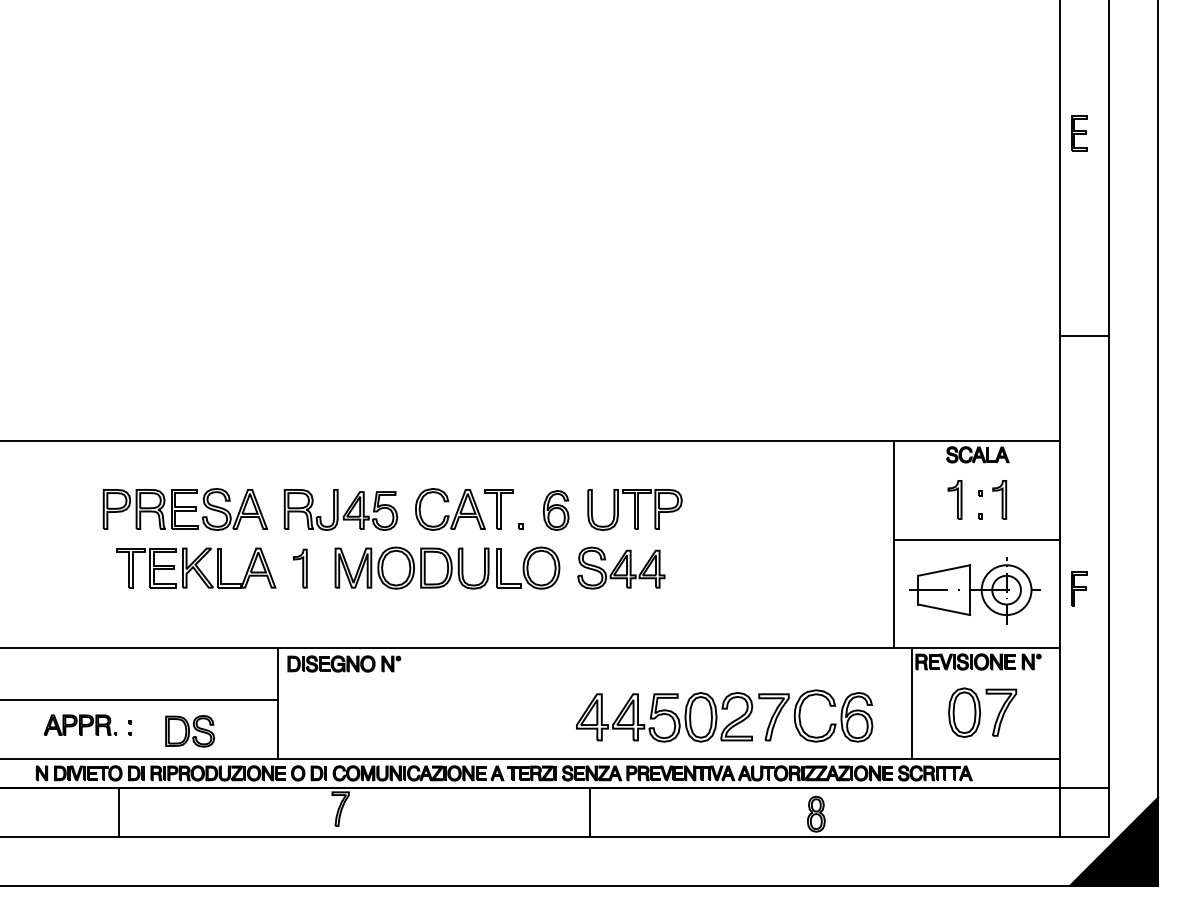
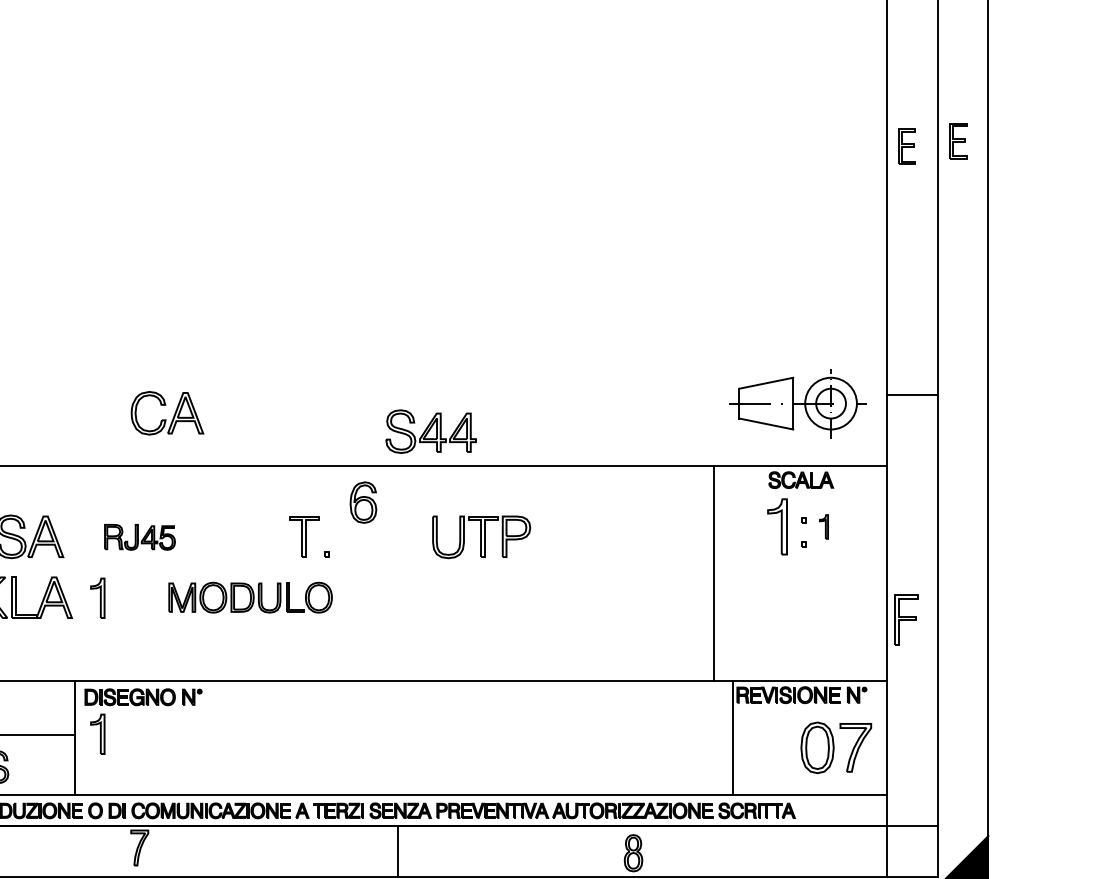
part: (1129, 128) -> (958, 141), added
line: (1084, 336) -> (911, 394), moved
part: (954, 499) -> (776, 526), size x1.4
part: (999, 499) -> (823, 526), size x0.6
part: (340, 509) -> (139, 536), size x0.6
part: (634, 509) -> (481, 536), moved
part: (456, 510) -> (173, 414), moved
part: (556, 510) -> (363, 502), moved
line: (977, 539) -> (800, 568), removed
part: (447, 567) -> (250, 597), size x0.7
part: (621, 567) -> (431, 430), moved
part: (1079, 588) -> (906, 618), size x1.4
part: (974, 590) -> (797, 403), moved
part: (299, 699) -> (96, 734), added
part: (982, 712) -> (836, 747), moved
part: (724, 715) -> (538, 750), removed

